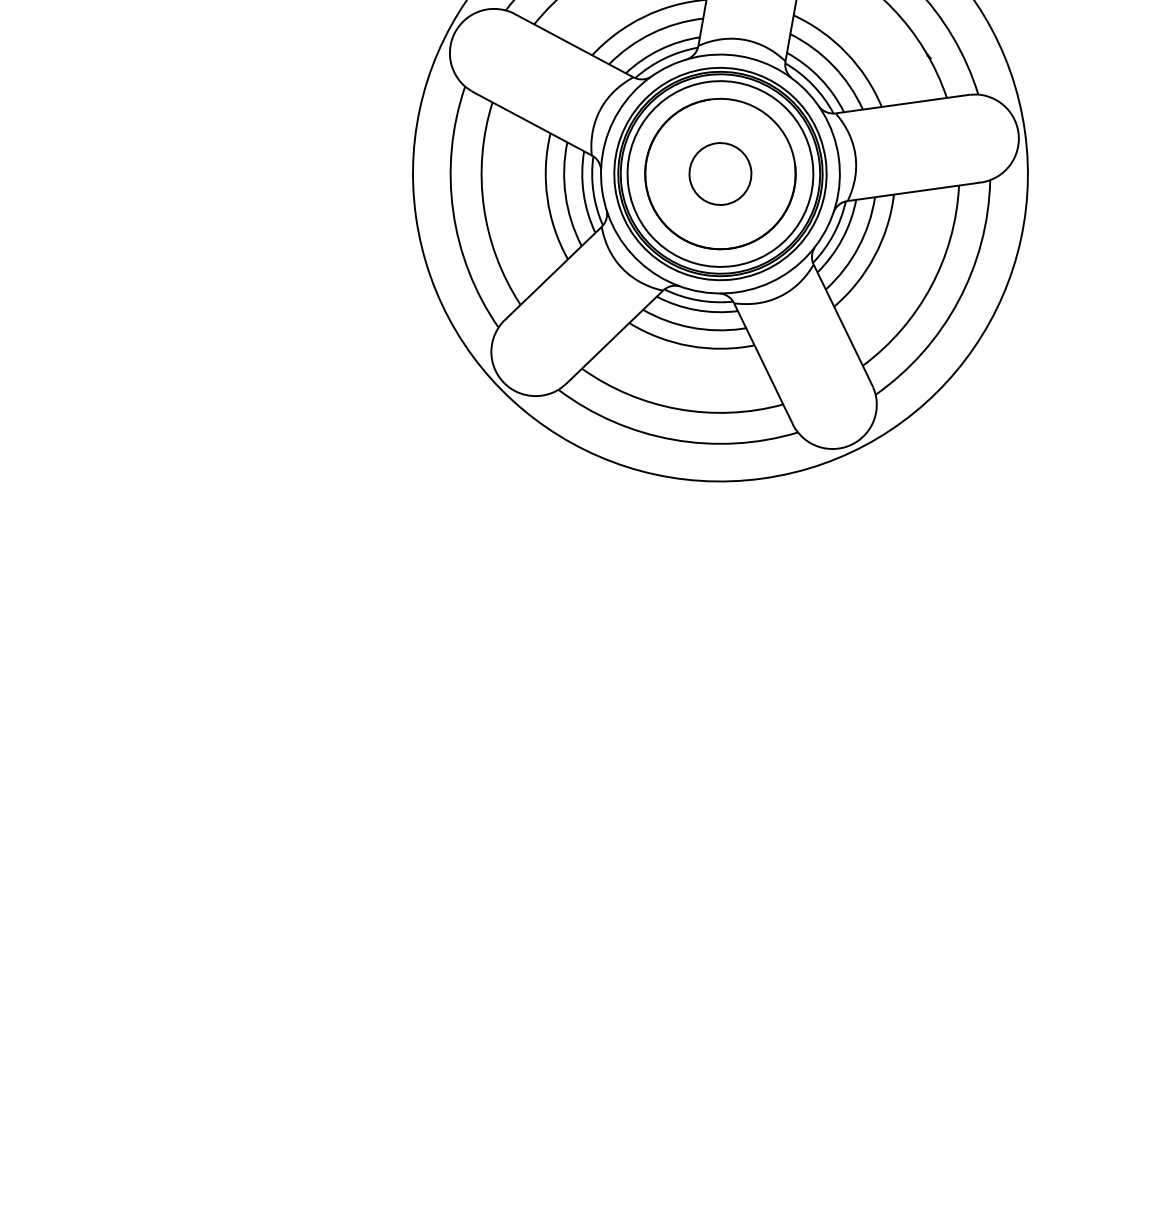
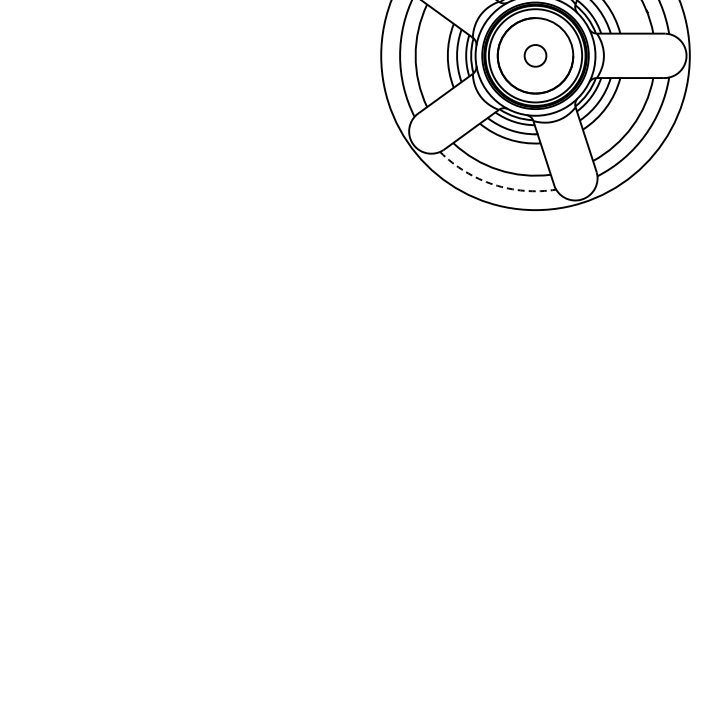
circle: (720, 173) -> (535, 55), size x0.7
arc: (672, 439) -> (493, 184), solid -> dashed

